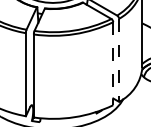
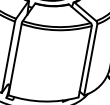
line: (119, 60) -> (91, 59), dashed -> solid
line: (113, 63) -> (85, 61), dashed -> solid

